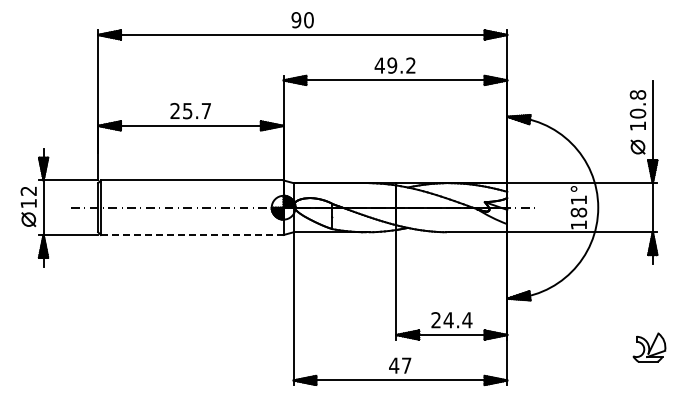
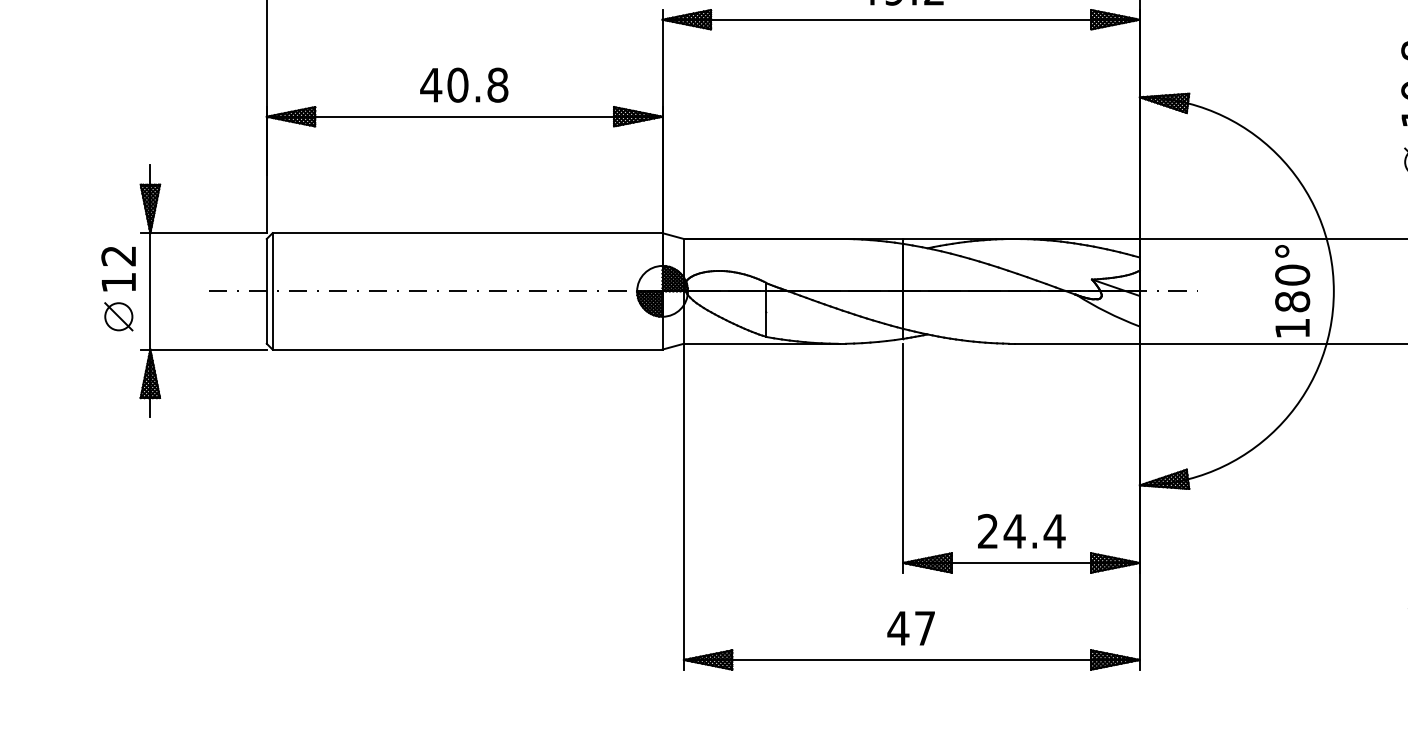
text: (190, 110) -> (463, 83), 25.7 -> 40.8
text: (578, 199) -> (1291, 273), 181° -> 180°
line: (192, 235) -> (468, 350), dashed -> solid

